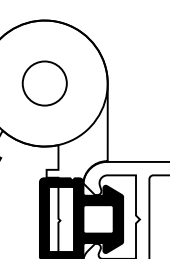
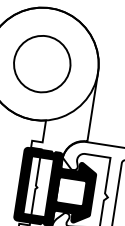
circle: (44, 83) -> (42, 64), size x1.43

